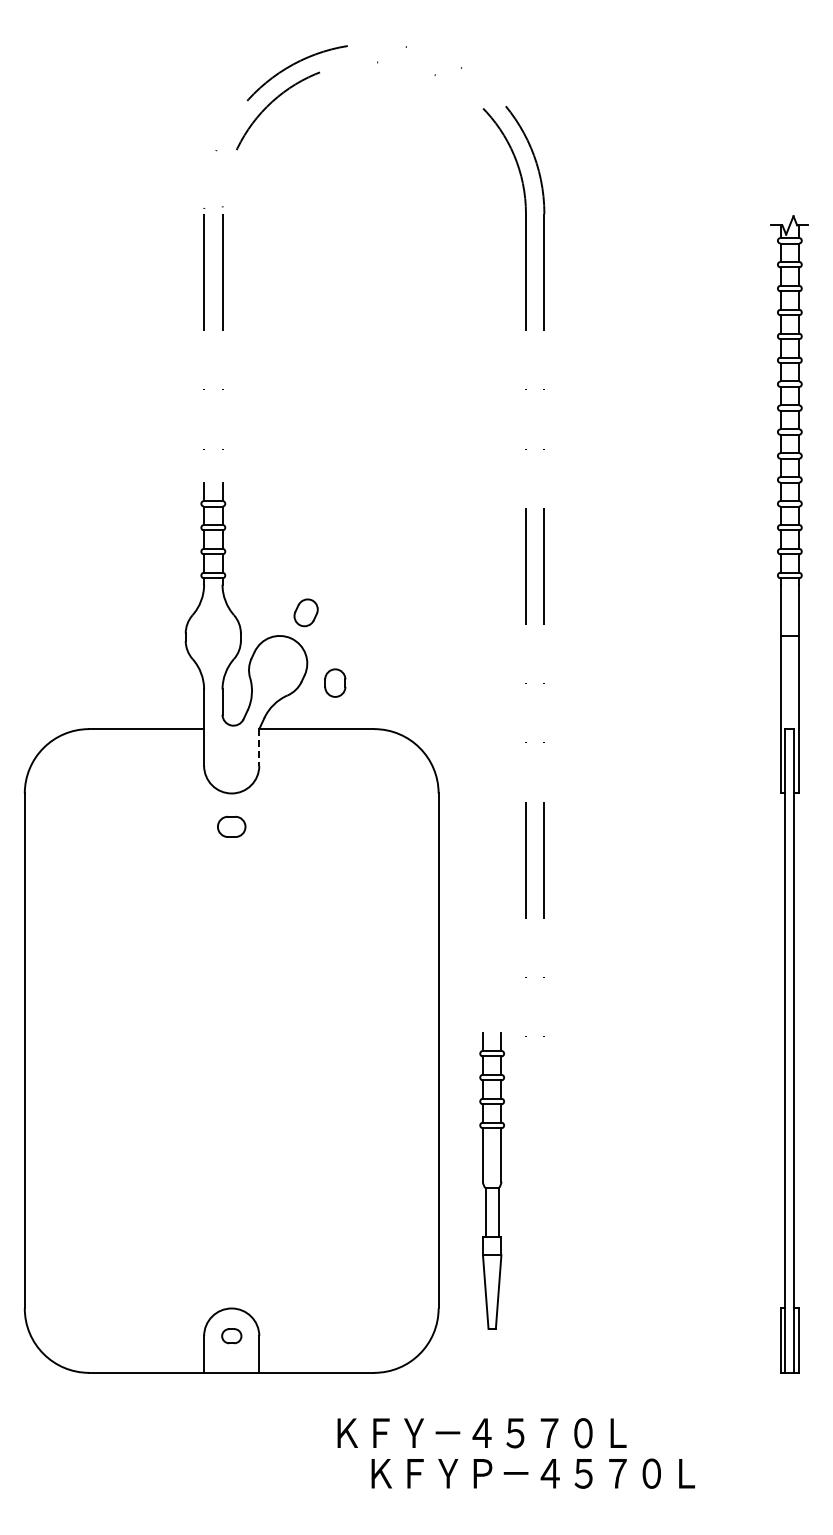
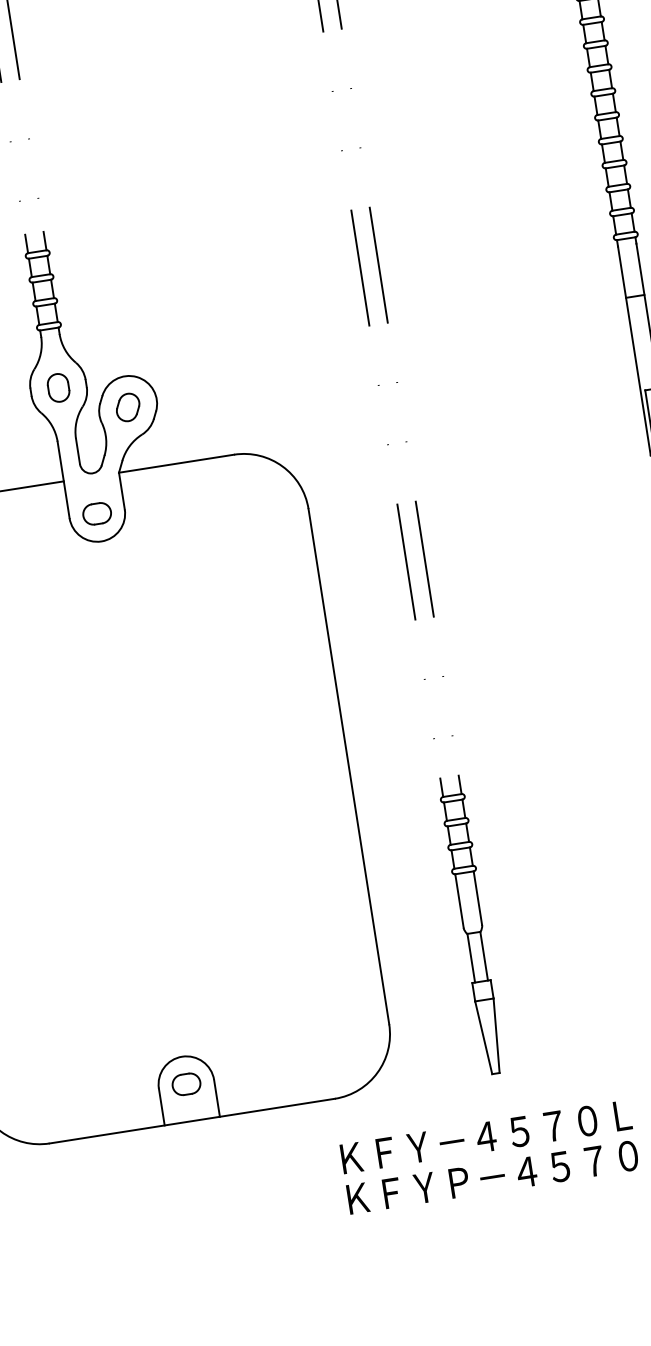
part: (305, 612) -> (127, 407), moved
part: (335, 682) -> (58, 387), moved
line: (259, 748) -> (122, 492), dashed -> solid
part: (231, 826) -> (96, 513), moved
part: (491, 1180) -> (471, 925), moved
part: (231, 1336) -> (186, 1084), size x1.43
text: (481, 1433) -> (485, 1137), moved

